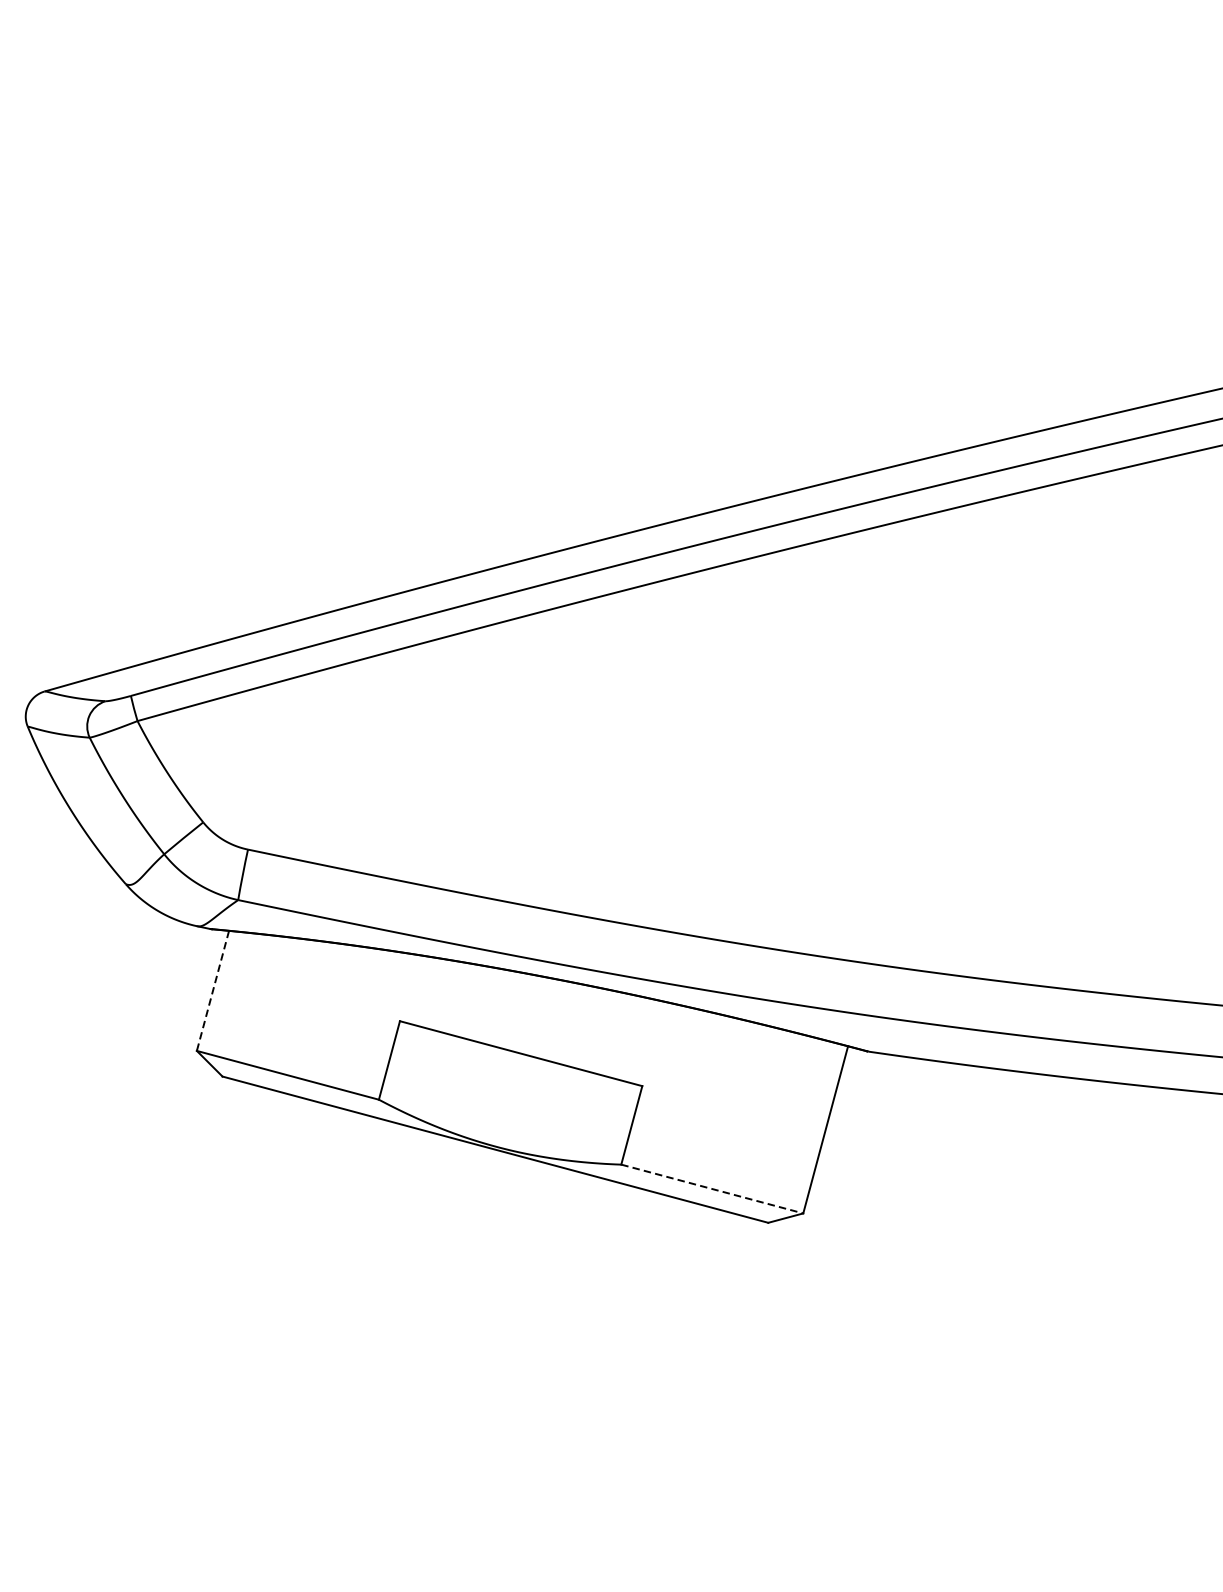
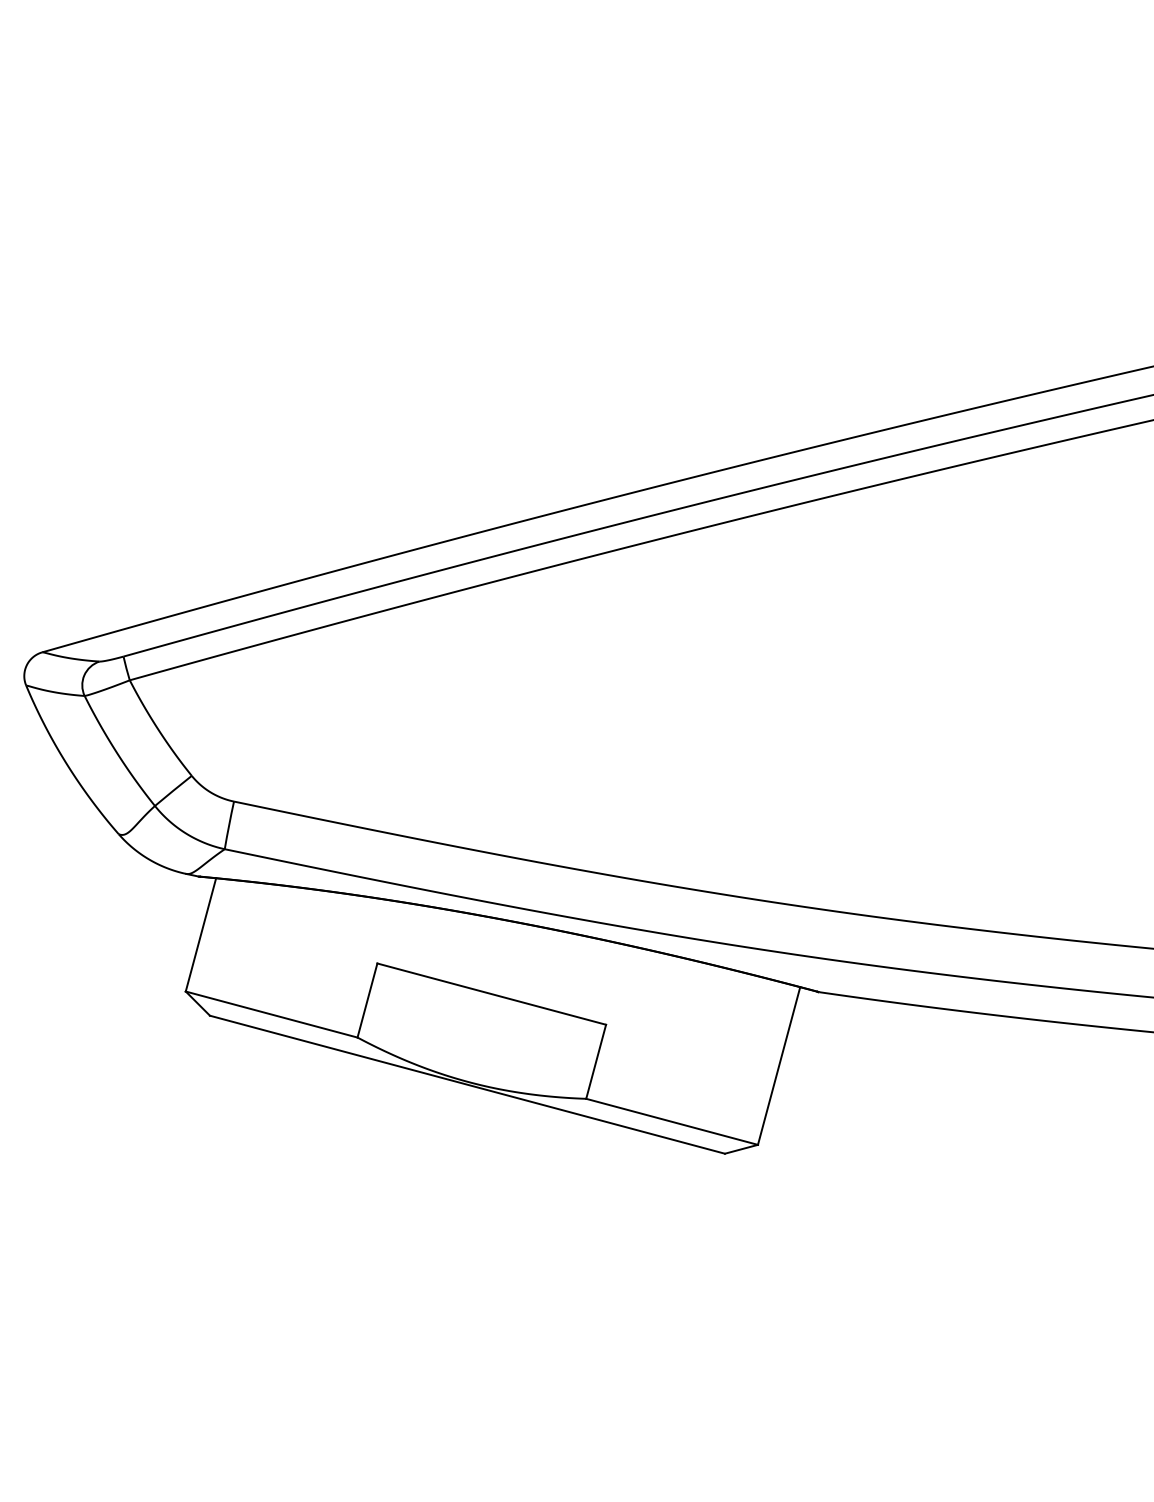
line: (212, 990) -> (200, 934), dashed -> solid
line: (712, 1188) -> (672, 1121), dashed -> solid

